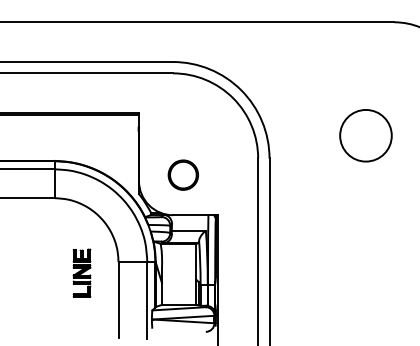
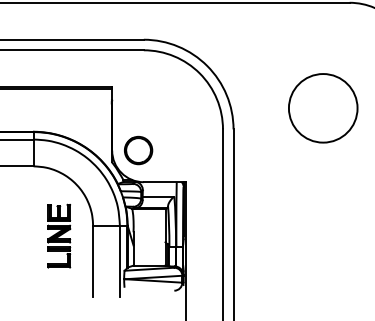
circle: (365, 135) -> (322, 108), size x1.43
part: (182, 174) -> (137, 149), moved
part: (81, 272) -> (58, 235), size x1.43

